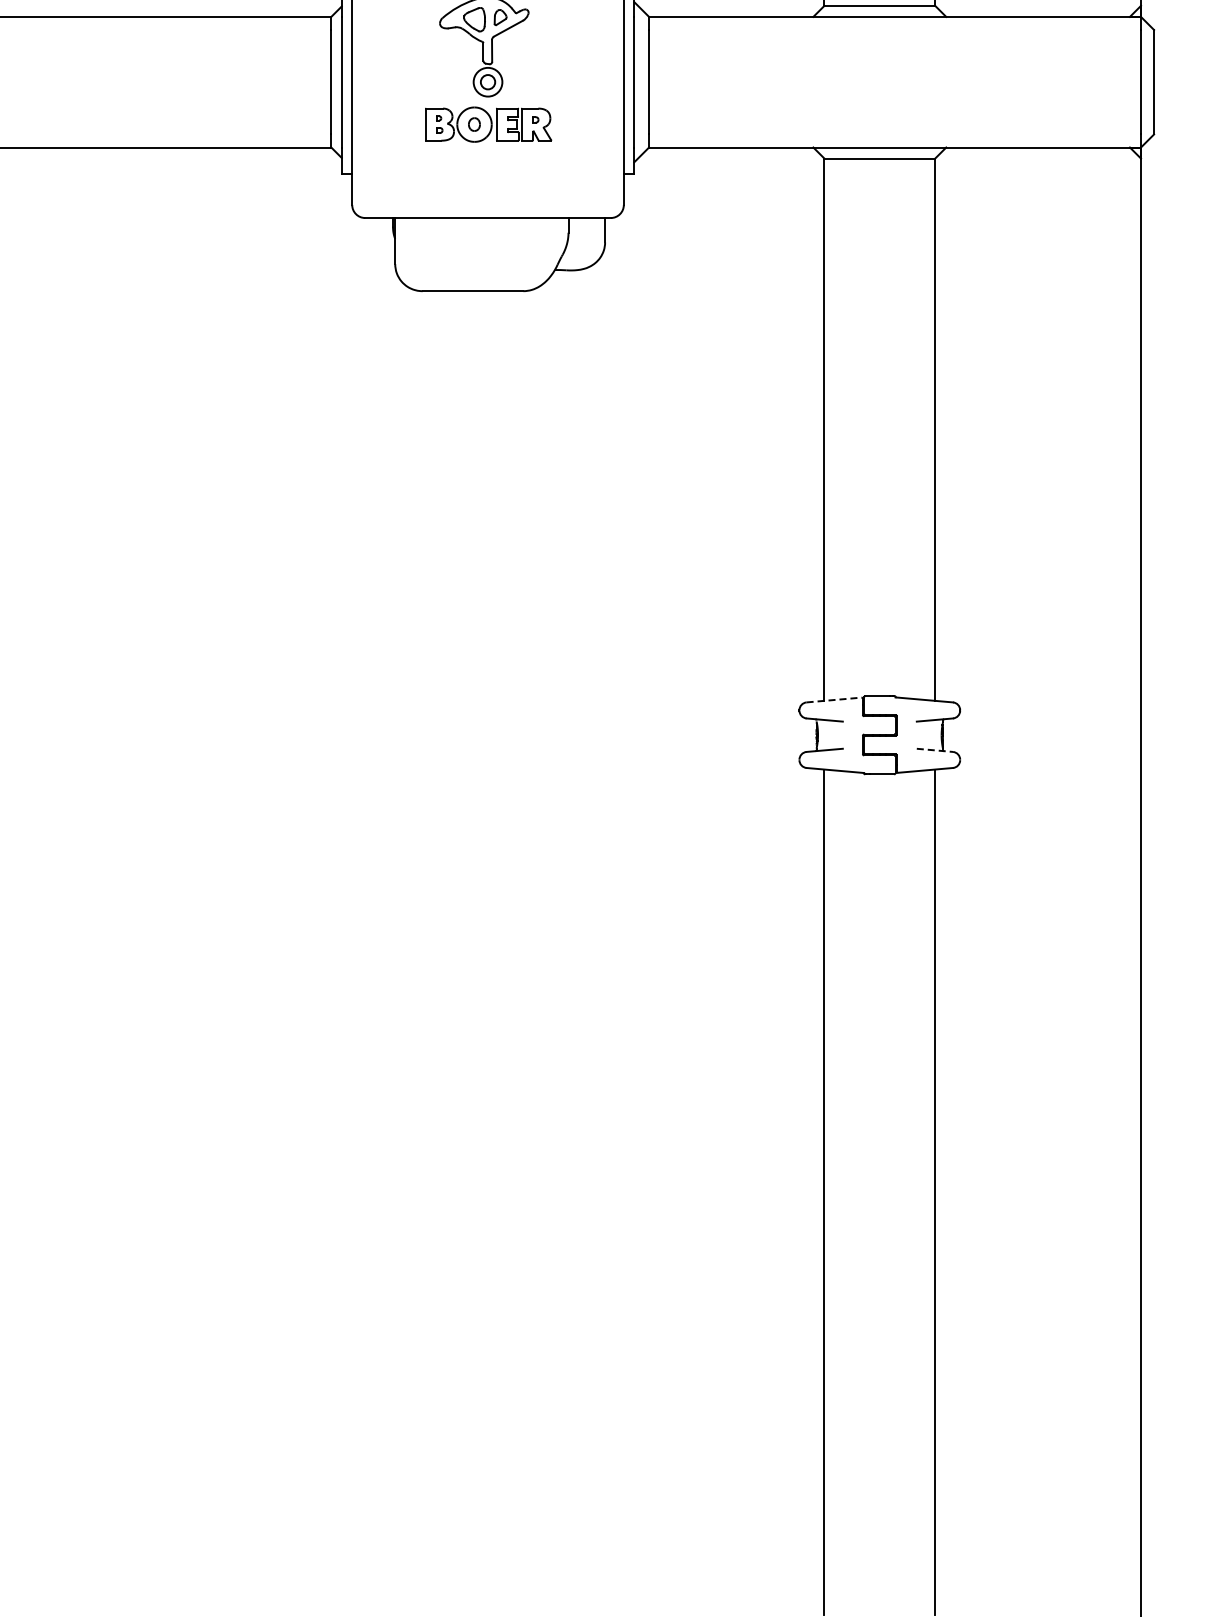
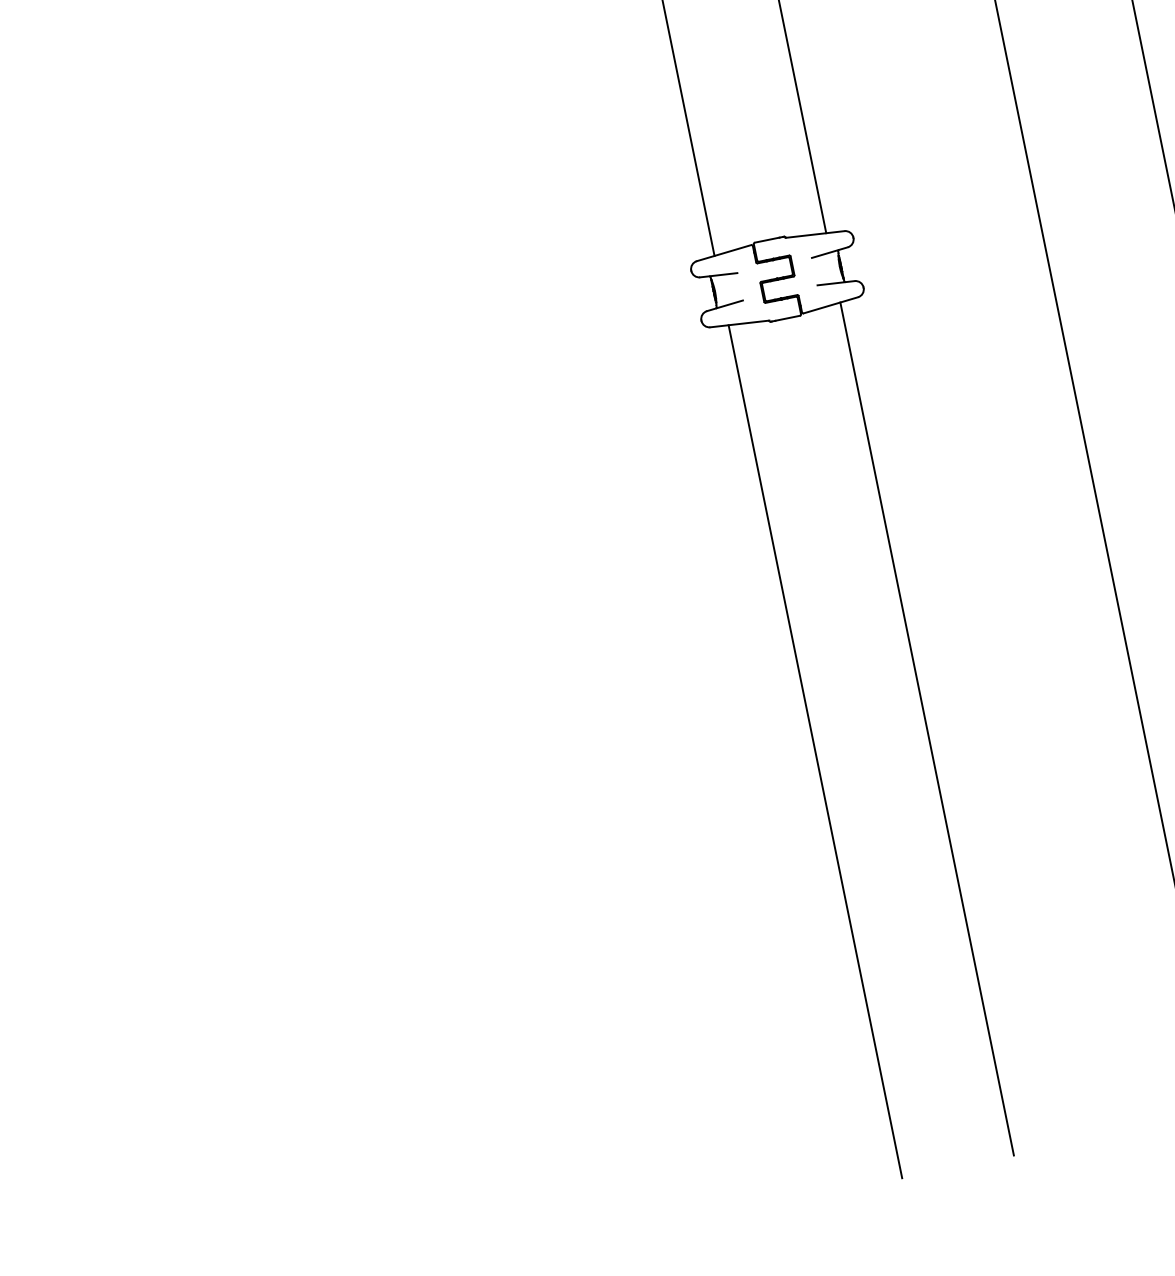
line: (834, 700) -> (724, 253), dashed -> solid
line: (935, 750) -> (836, 283), dashed -> solid

